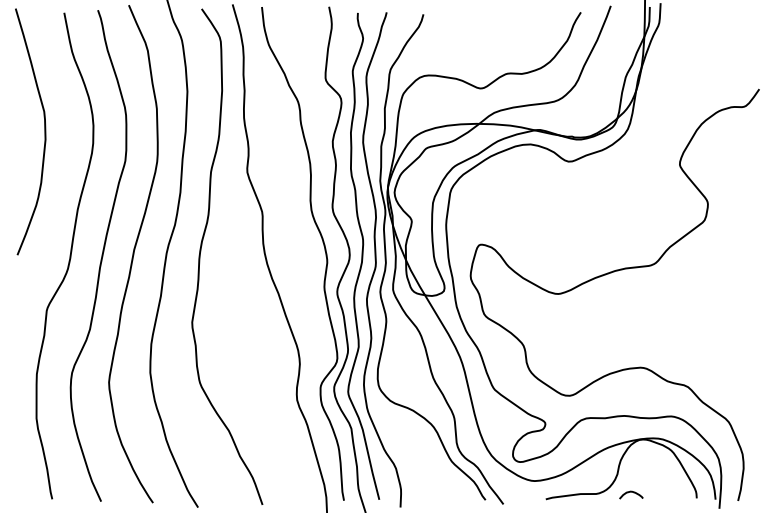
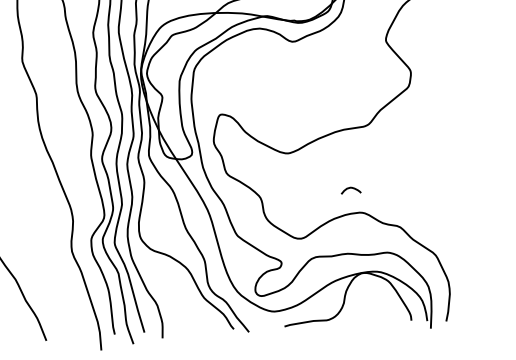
curve: (631, 492) -> (351, 188), moved

